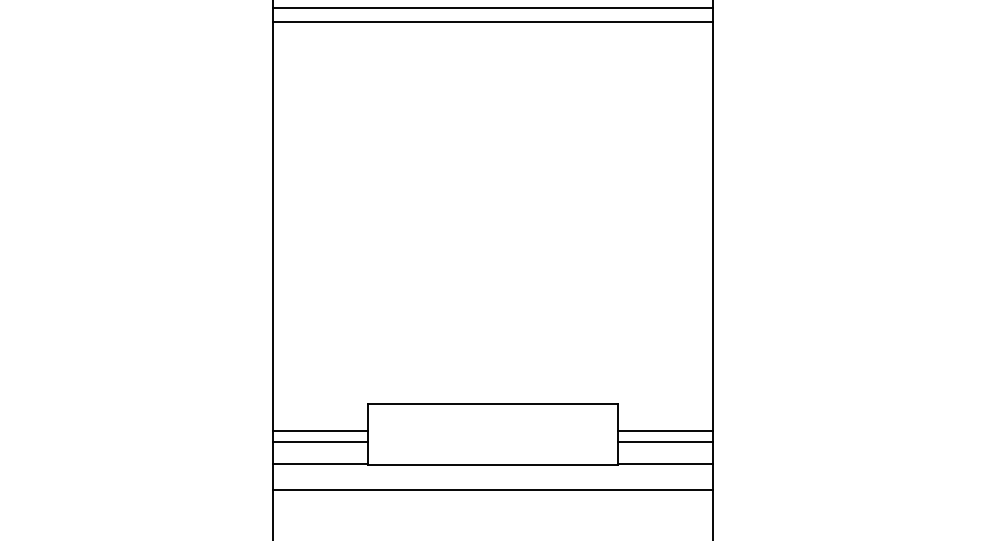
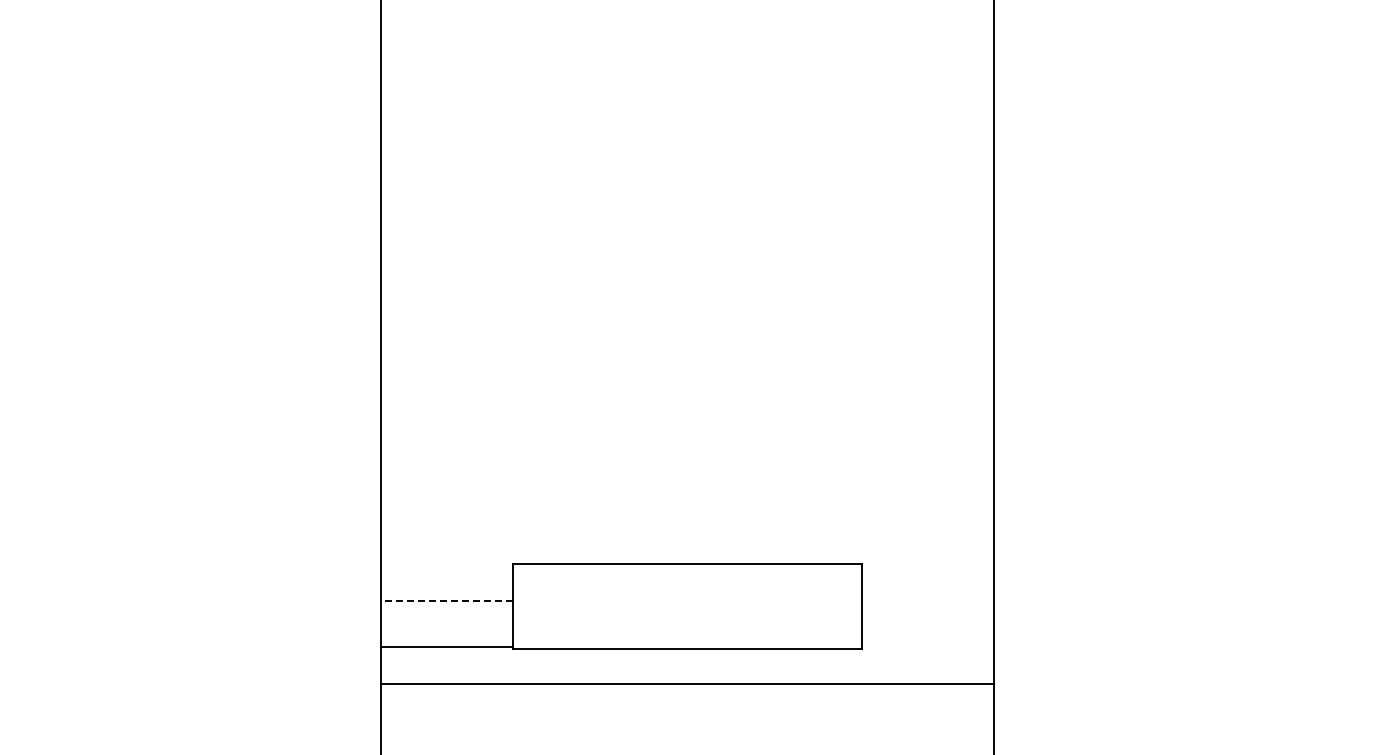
line: (493, 8) -> (687, 11), removed
line: (493, 21) -> (687, 30), removed
line: (320, 430) -> (447, 600), solid -> dashed
line: (665, 430) -> (927, 600), removed
line: (320, 441) -> (446, 616), removed
line: (665, 441) -> (927, 616), removed
line: (665, 463) -> (927, 646), removed

